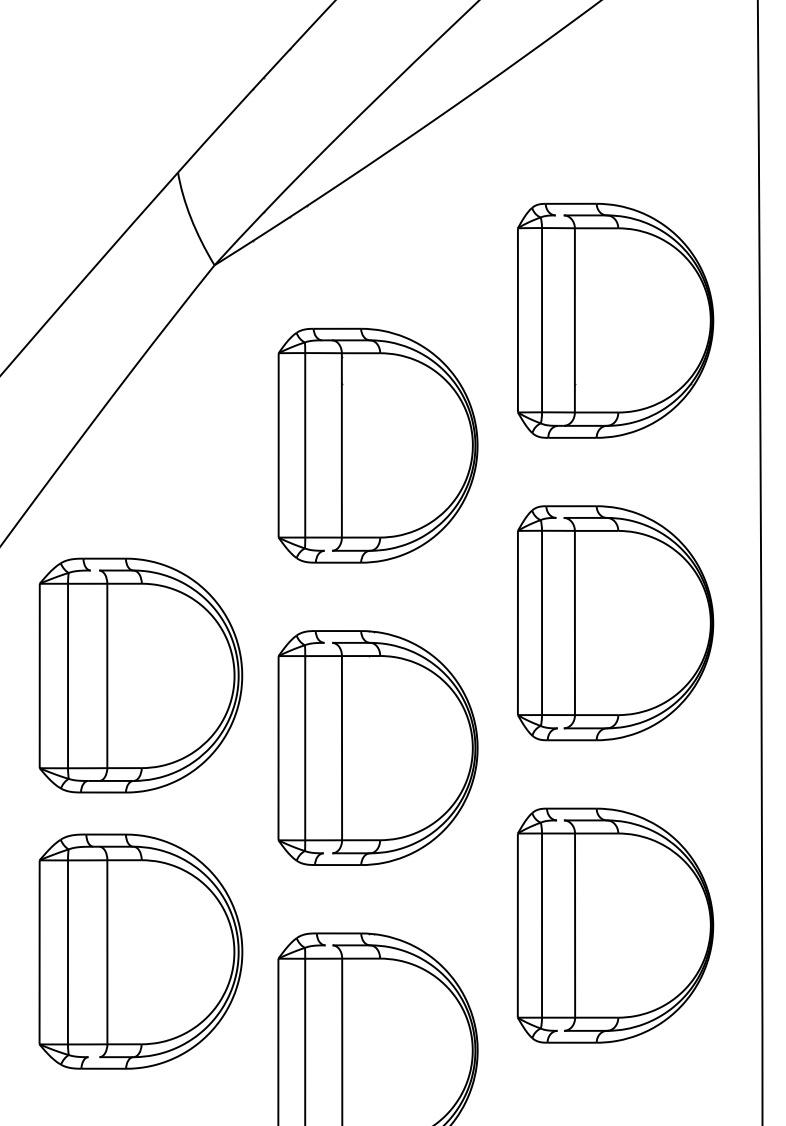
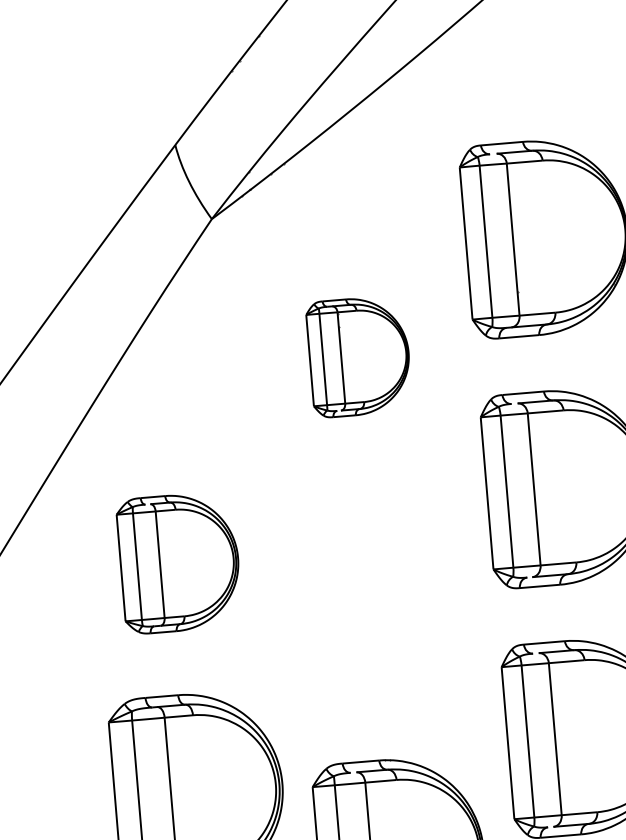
part: (377, 445) -> (358, 356), size x0.6
part: (140, 675) -> (179, 562), size x0.7
part: (377, 747) -> (379, 605), removed

